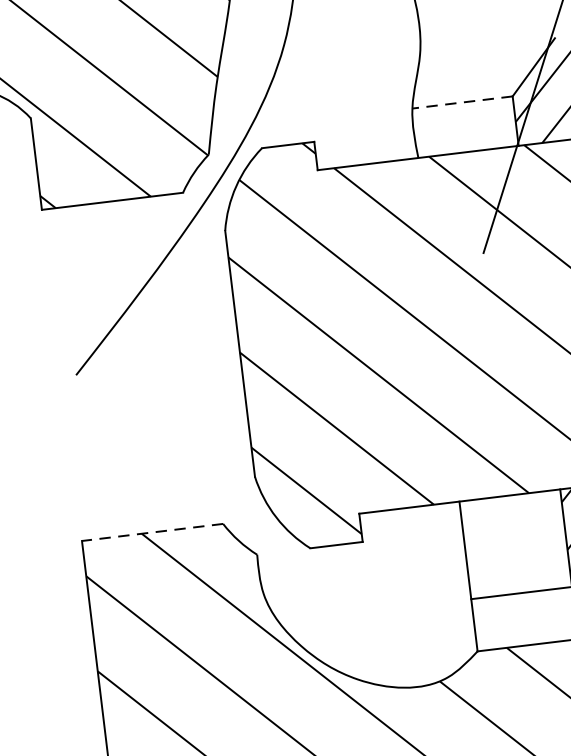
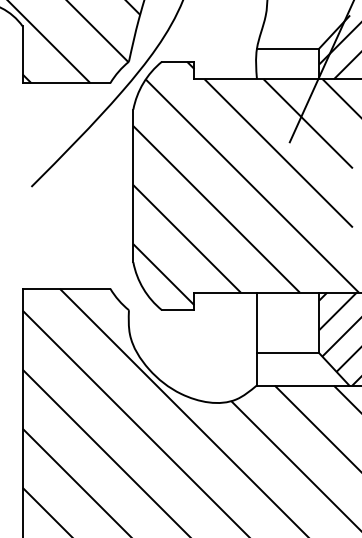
line: (461, 102) -> (287, 48), dashed -> solid
line: (152, 531) -> (66, 288), dashed -> solid

